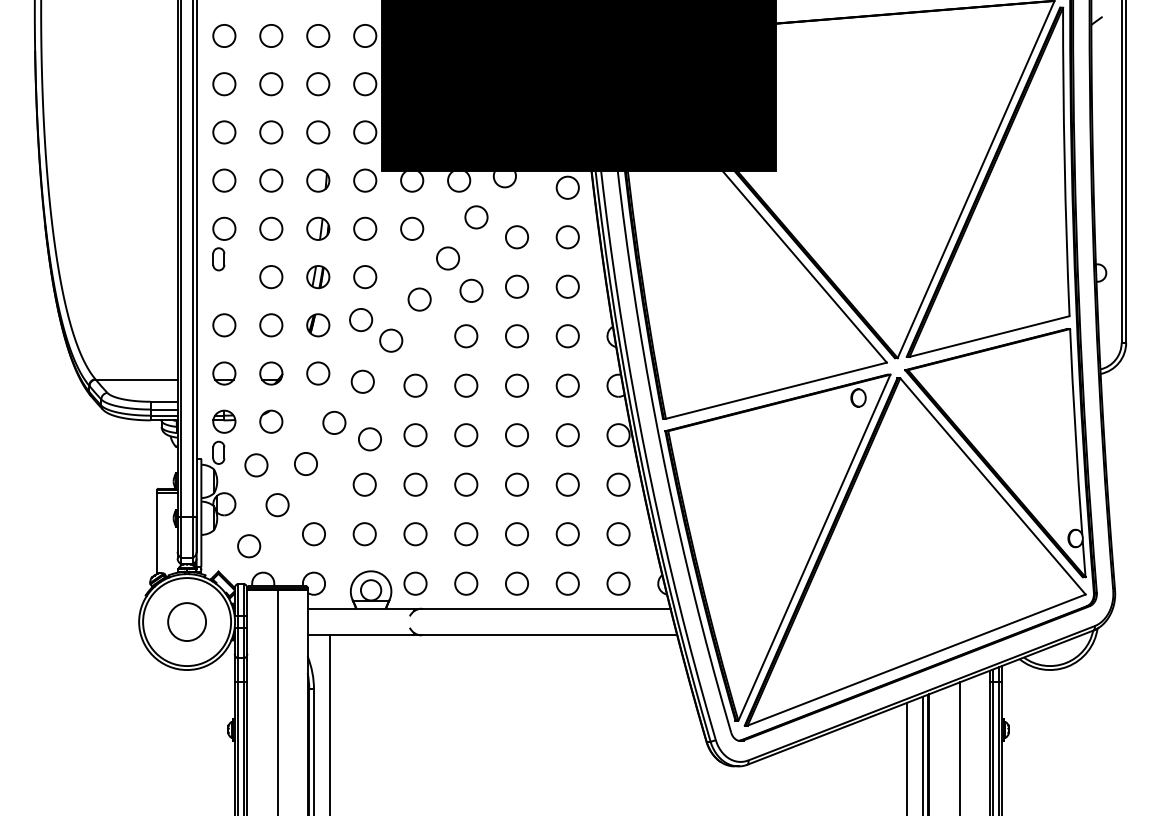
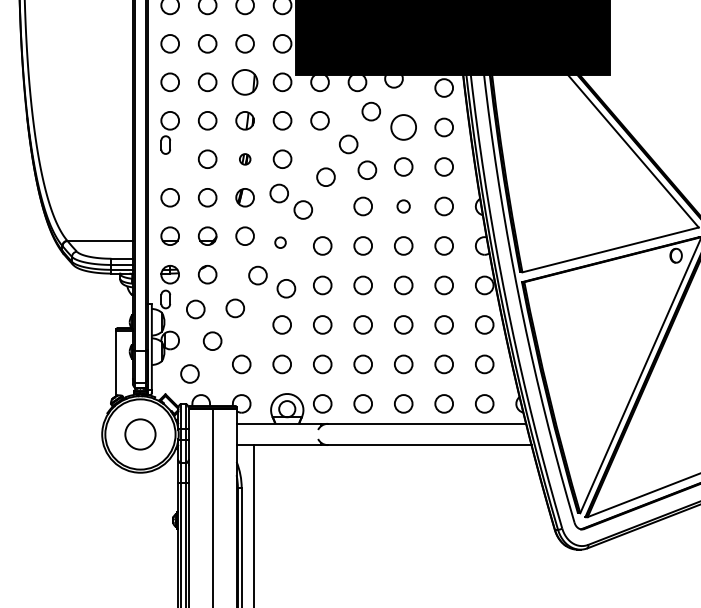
part: (318, 180) -> (245, 82), size x1.4
circle: (516, 237) -> (403, 127), size x1.4
part: (318, 277) -> (245, 159), size x0.6
circle: (516, 336) -> (403, 206), size x0.7
circle: (362, 381) -> (280, 242), size x0.6

